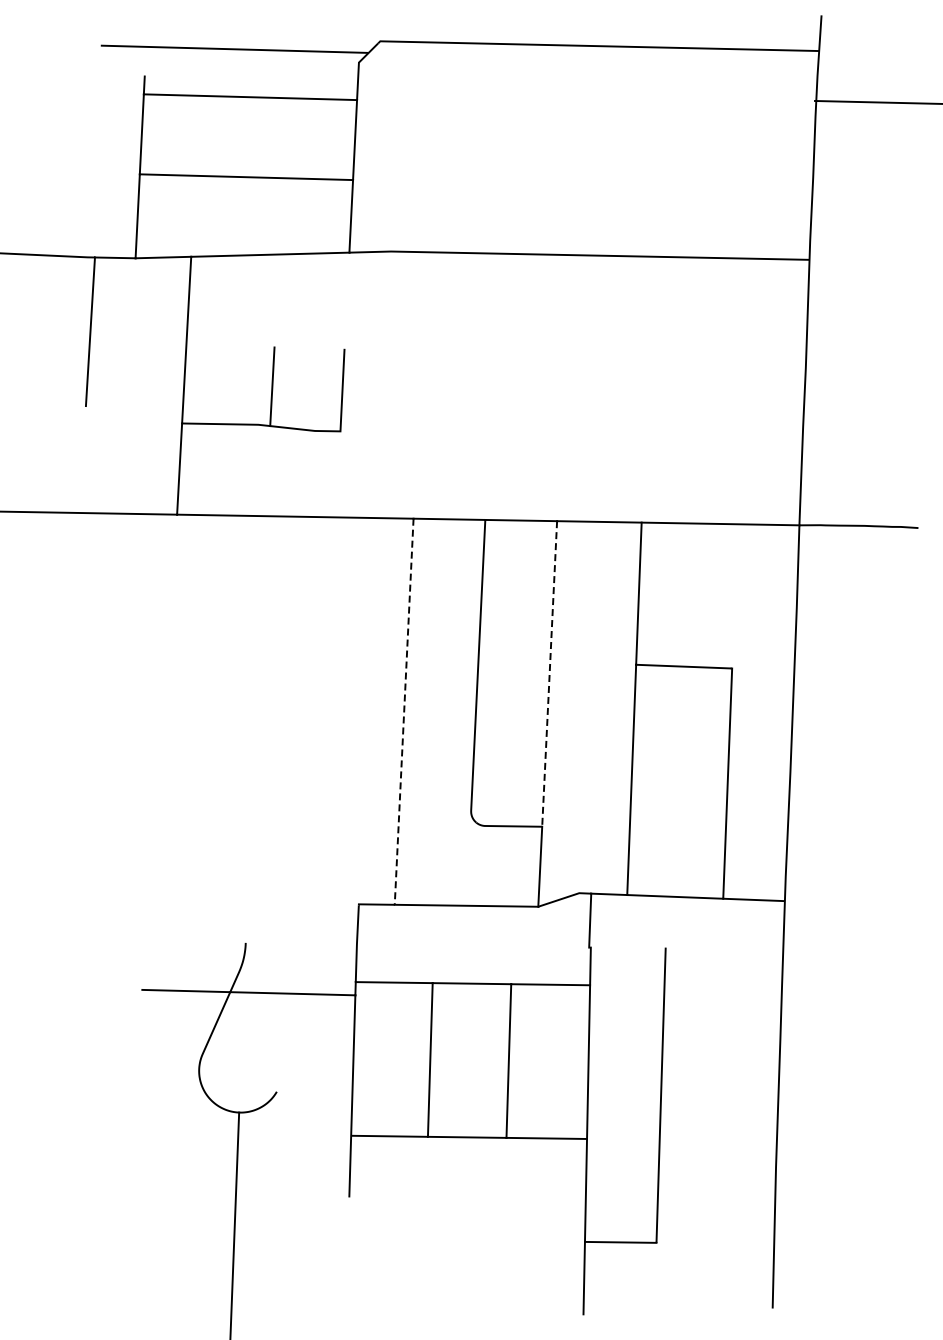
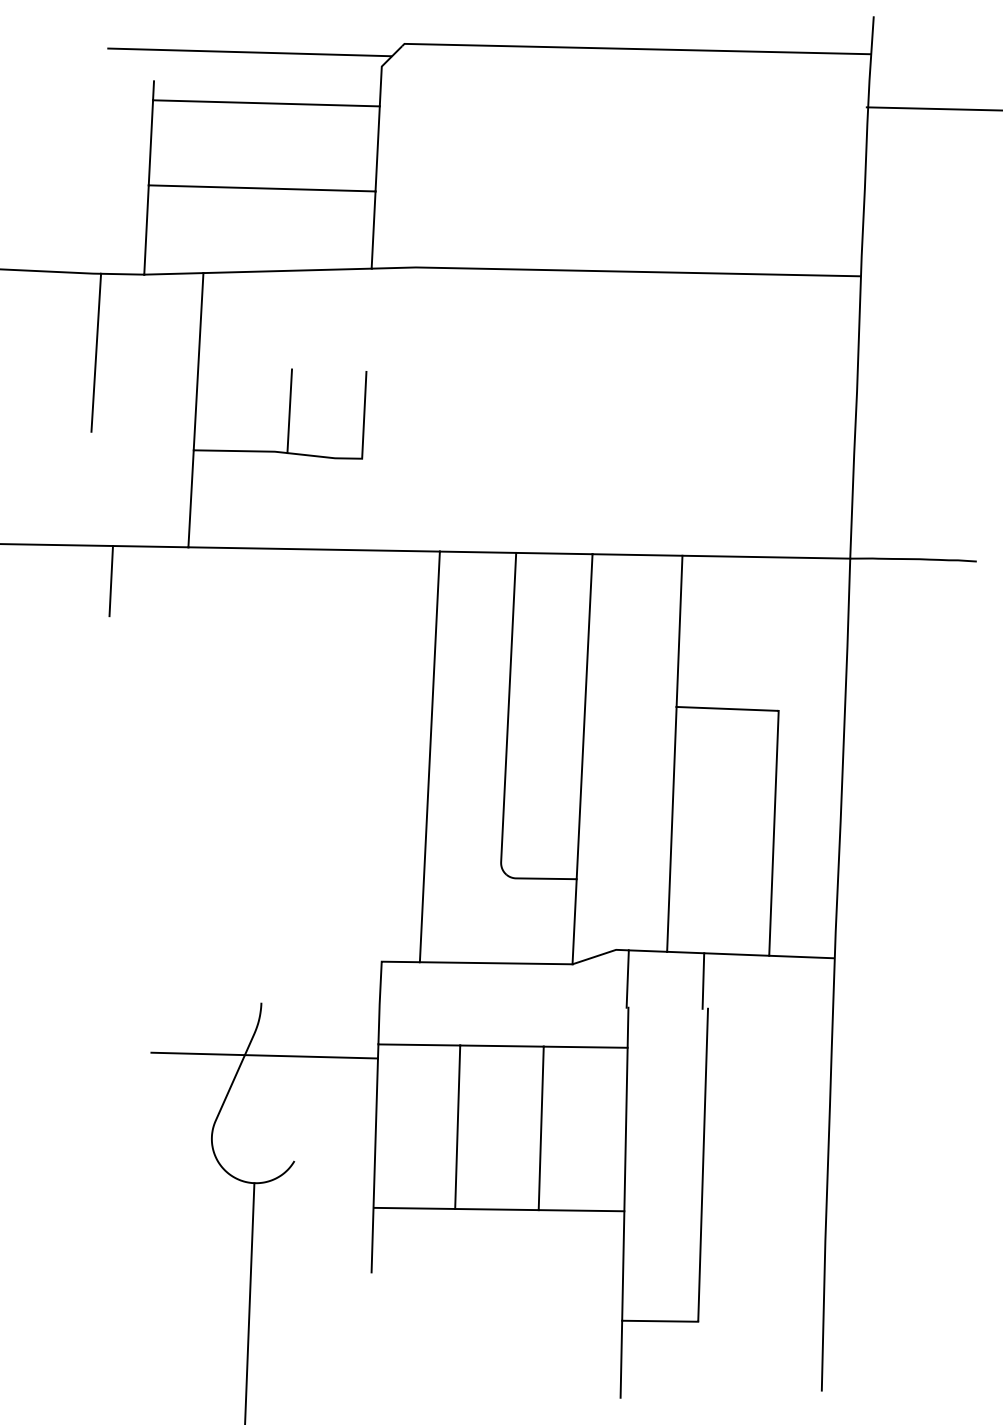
line: (104, 546) -> (111, 581), added
line: (549, 673) -> (584, 716), dashed -> solid
line: (404, 712) -> (430, 757), dashed -> solid
line: (661, 922) -> (703, 981), added

